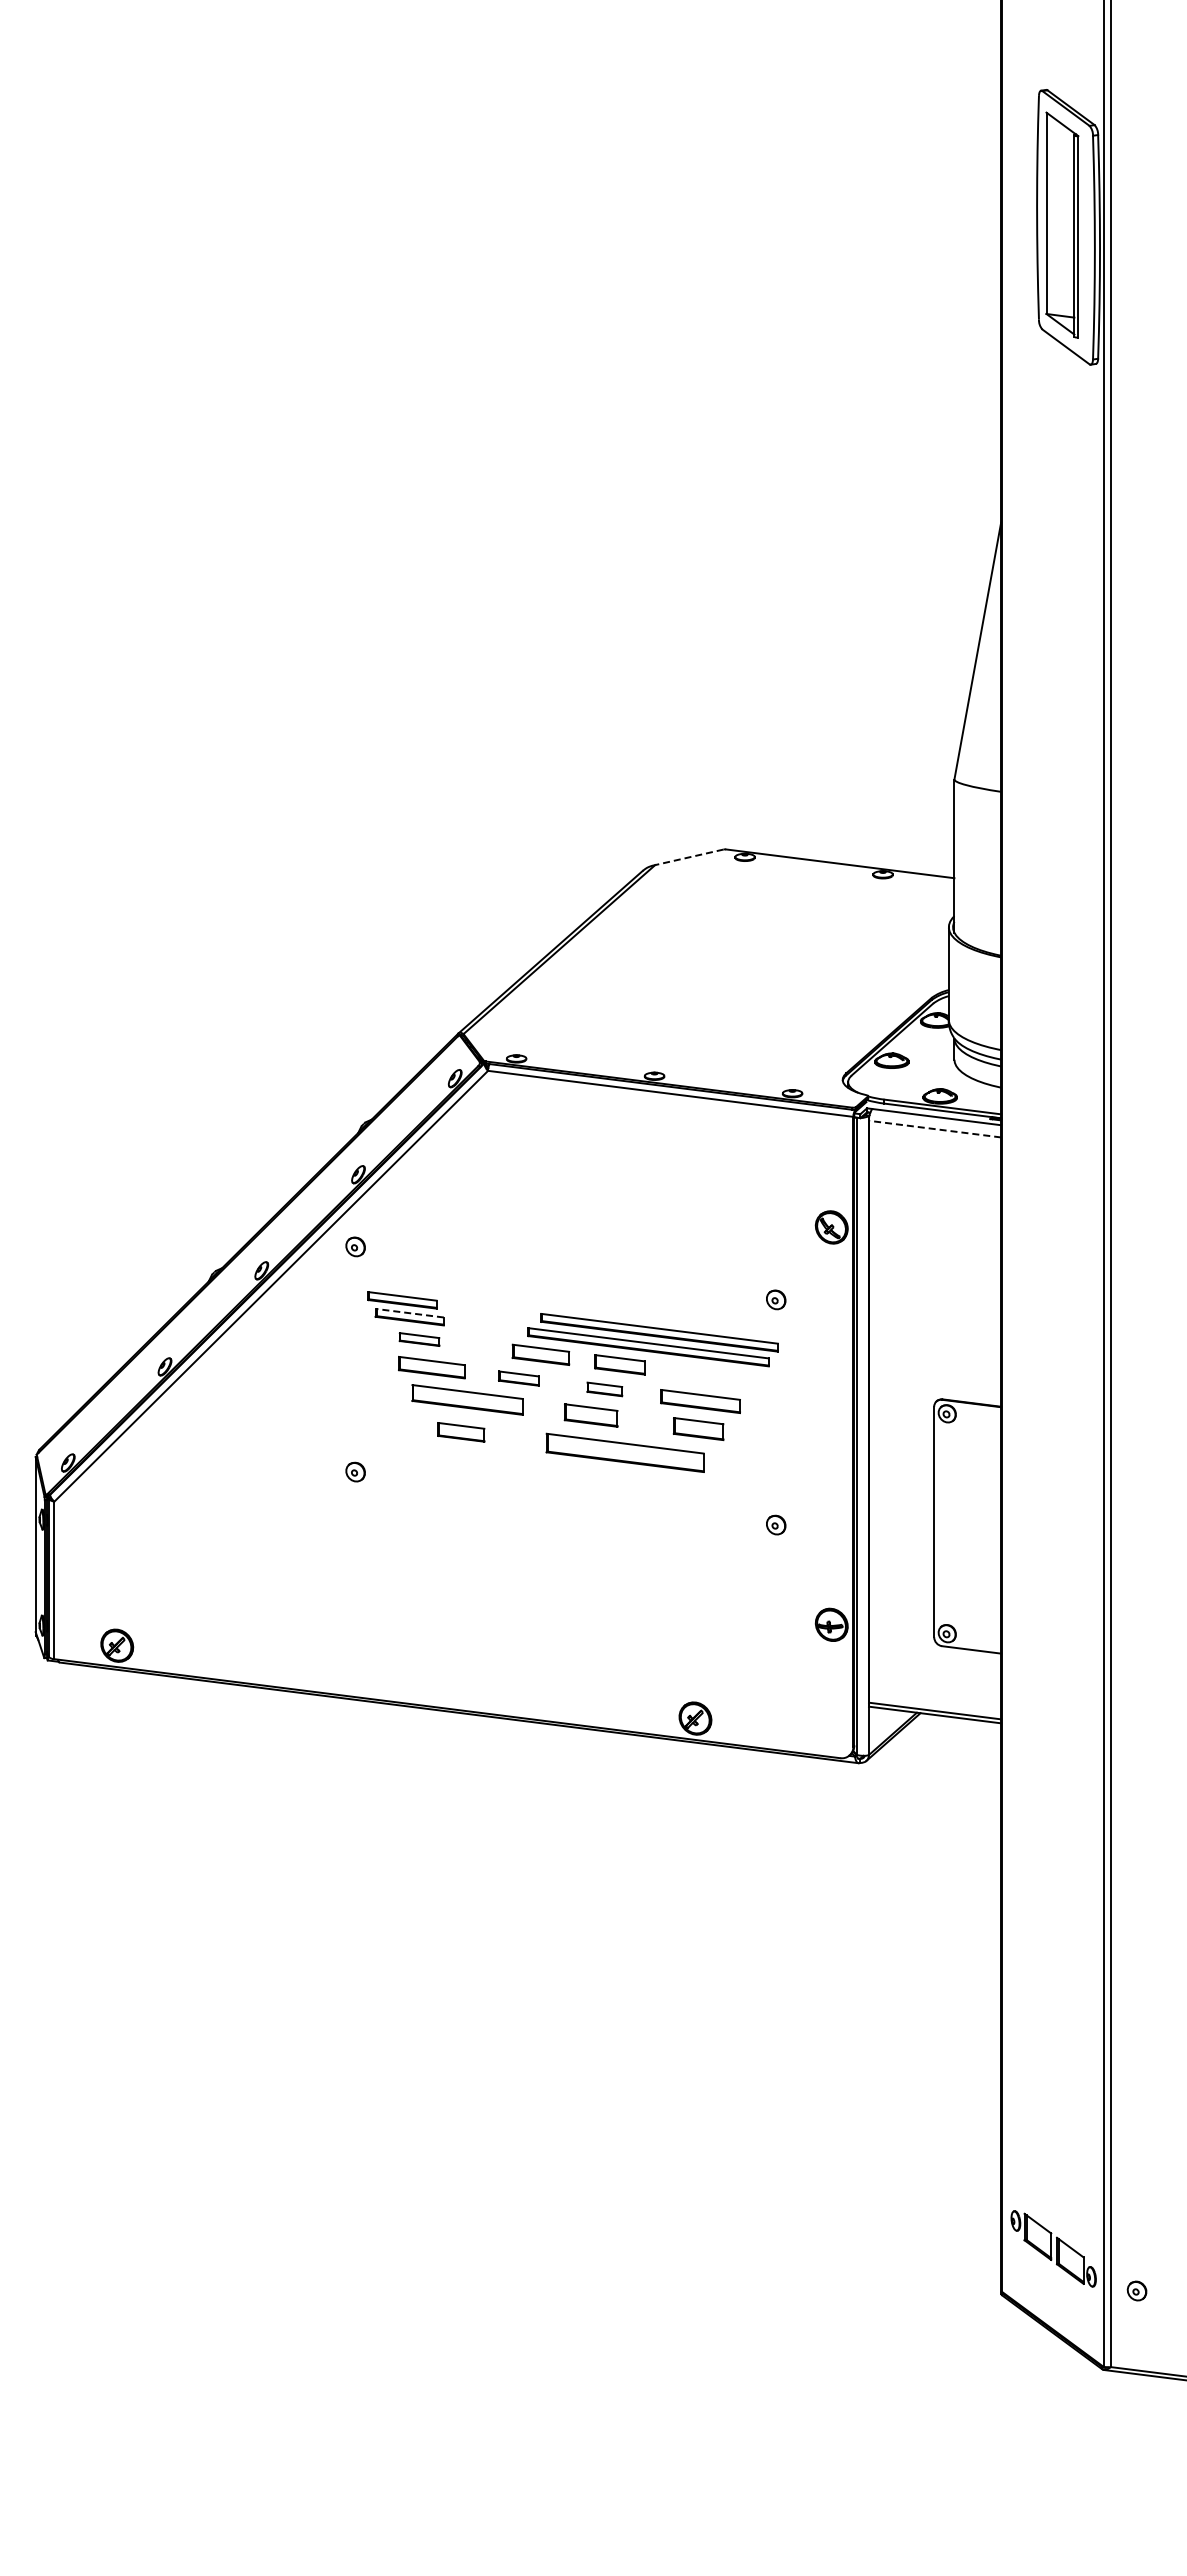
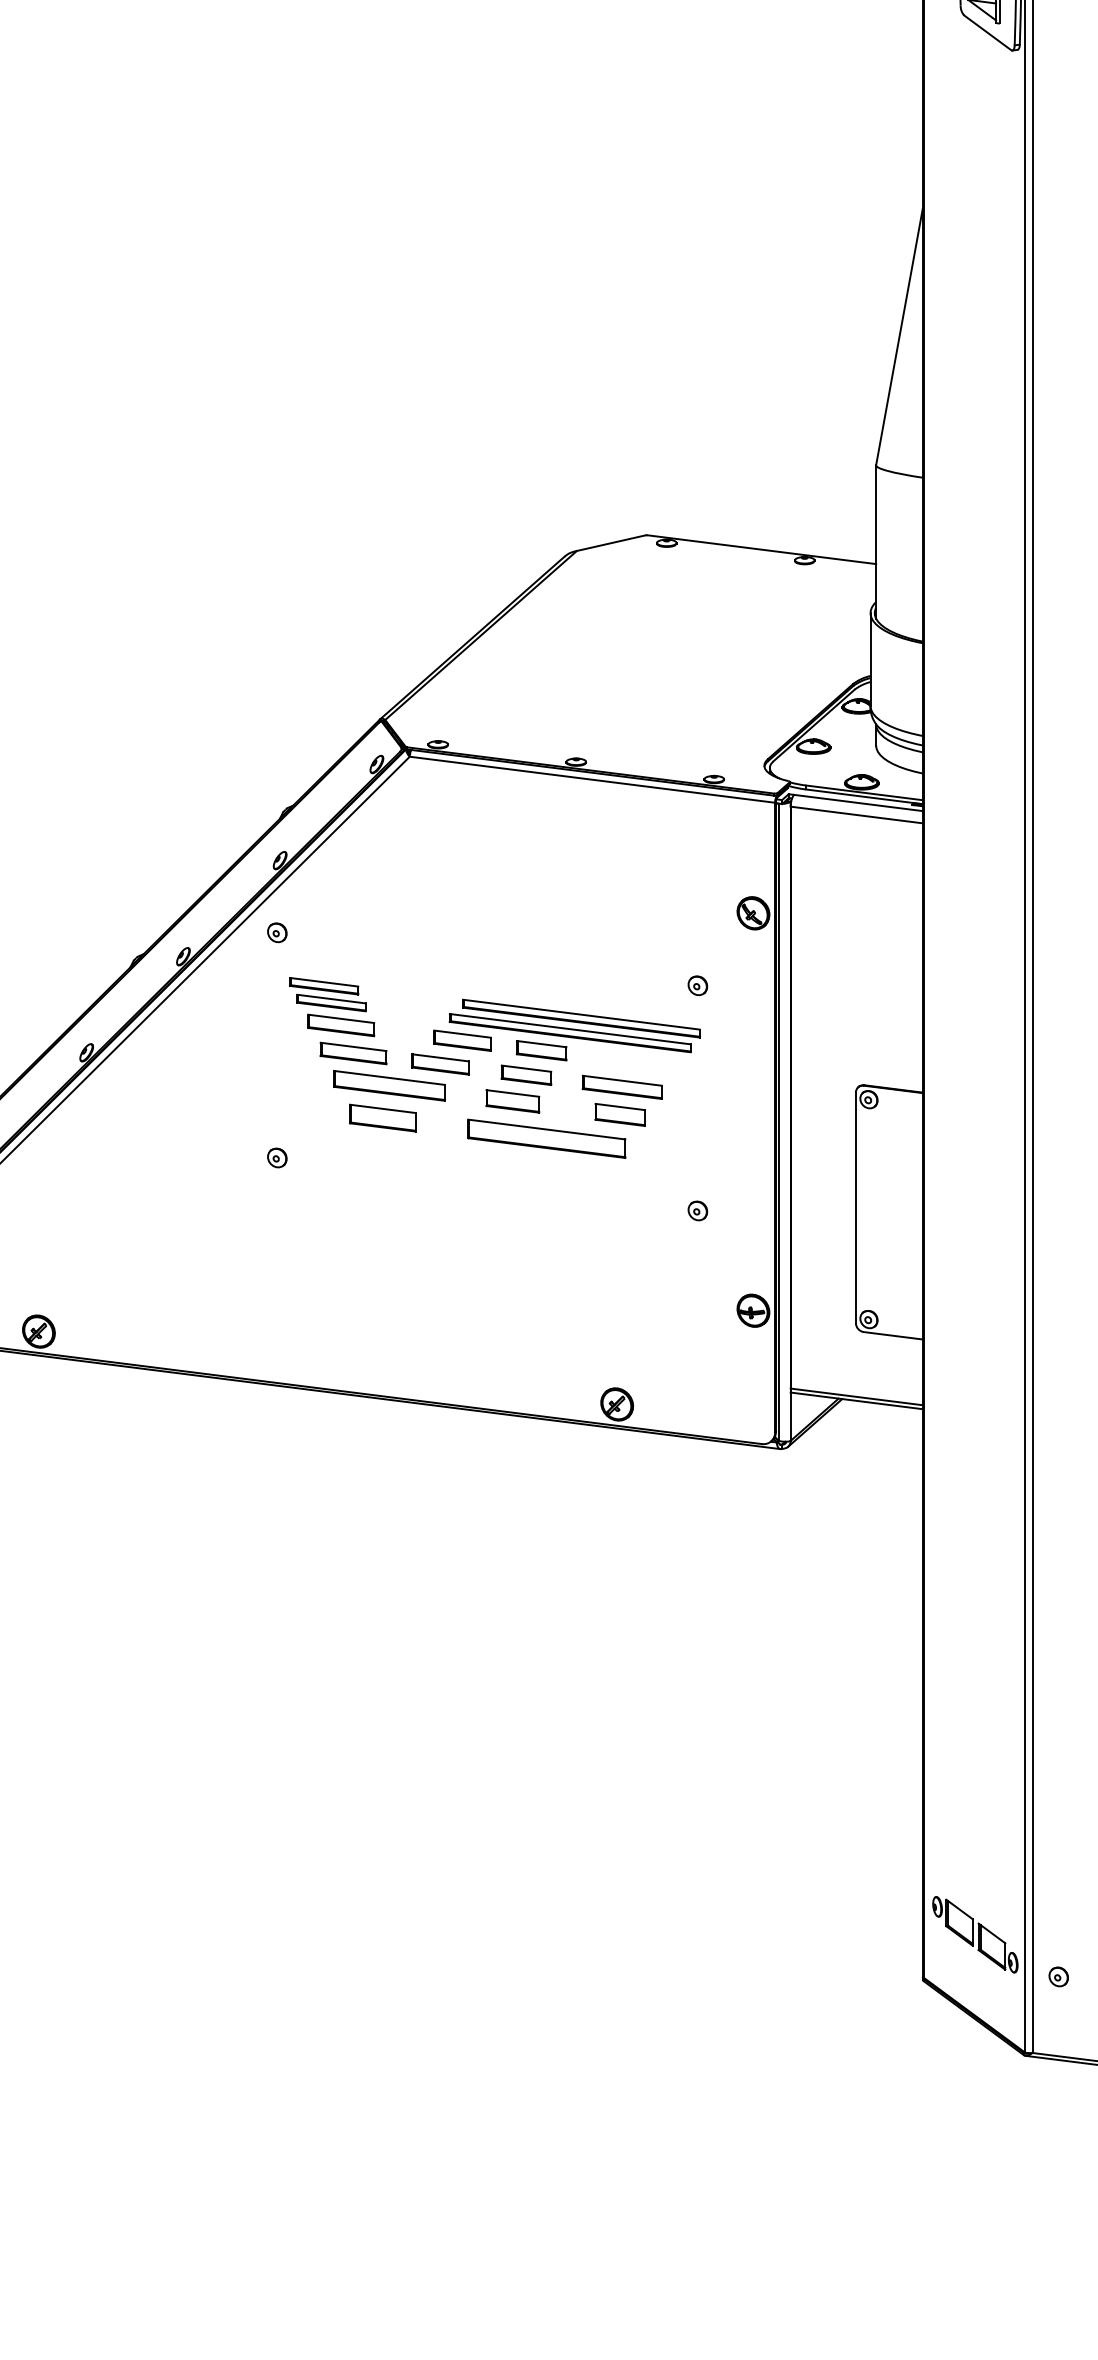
line: (688, 857) -> (610, 543), dashed -> solid
line: (935, 1129) -> (857, 815), dashed -> solid
line: (409, 1313) -> (331, 999), dashed -> solid
part: (419, 1339) -> (341, 1025), size x1.67
part: (518, 1378) -> (440, 1064), size x1.43
part: (604, 1389) -> (526, 1075), size x1.43
part: (461, 1432) -> (383, 1118), size x1.43

